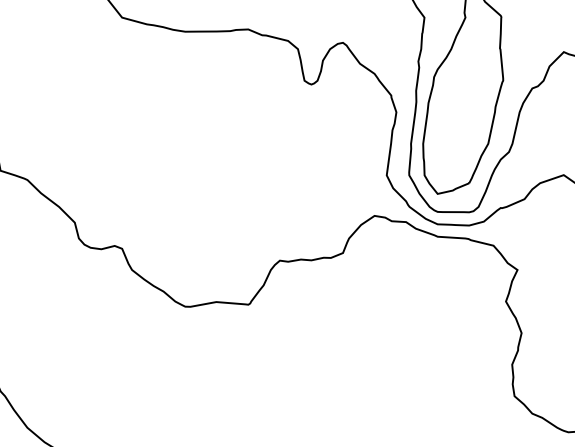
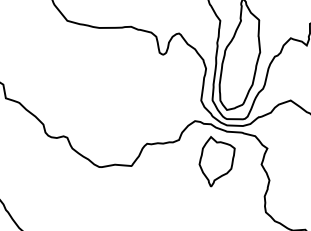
part: (416, 295) -> (216, 161), added

